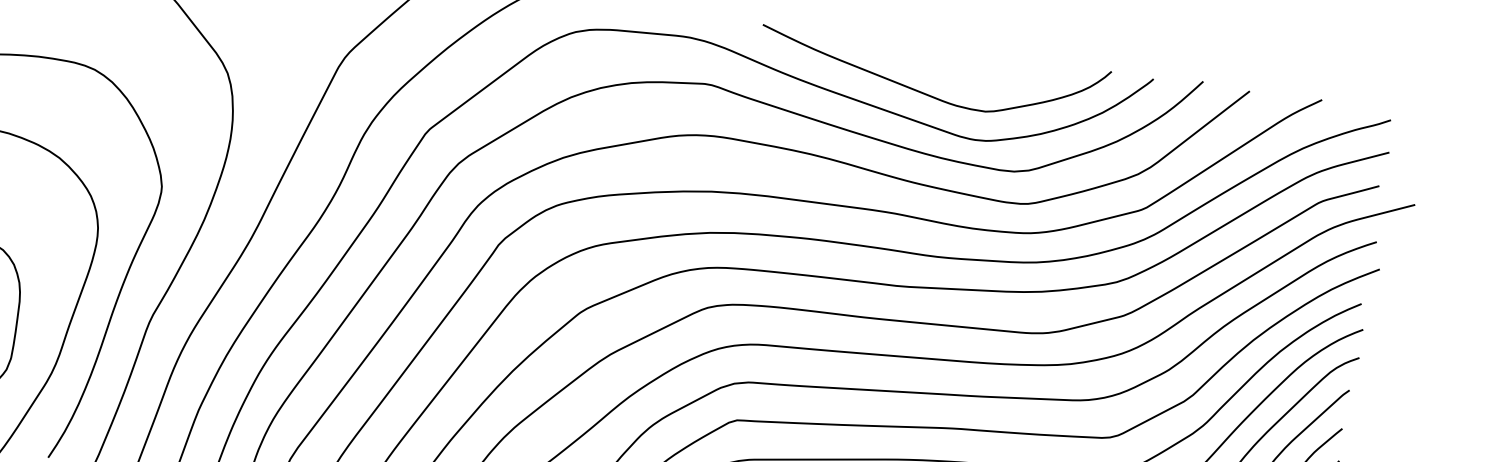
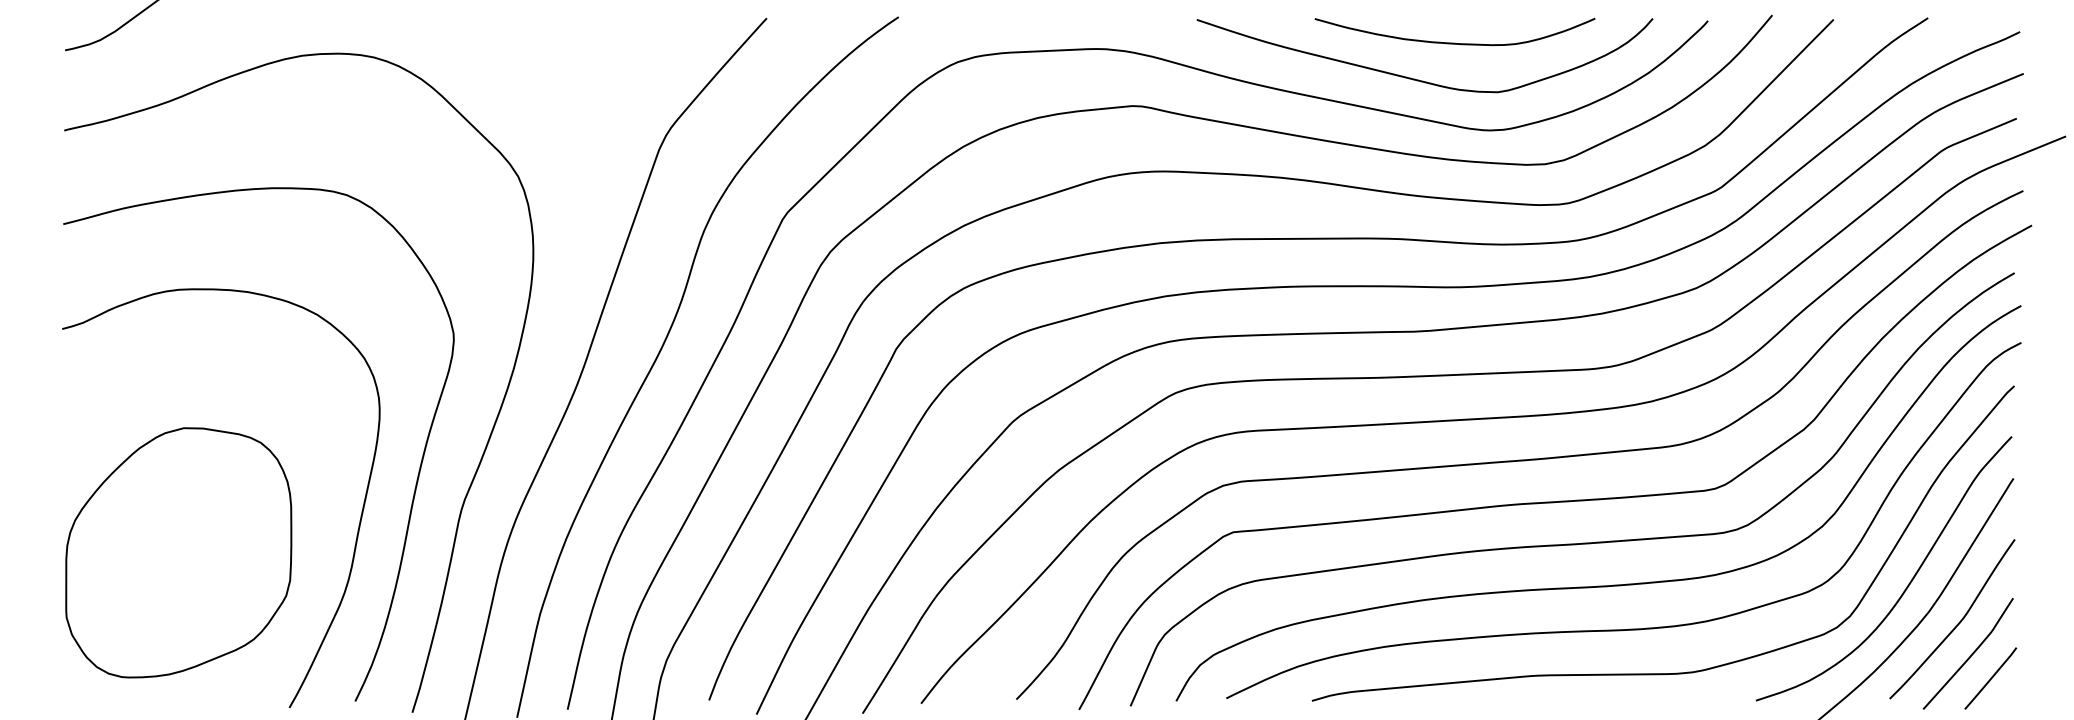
curve: (957, 69) -> (1454, 42), added

